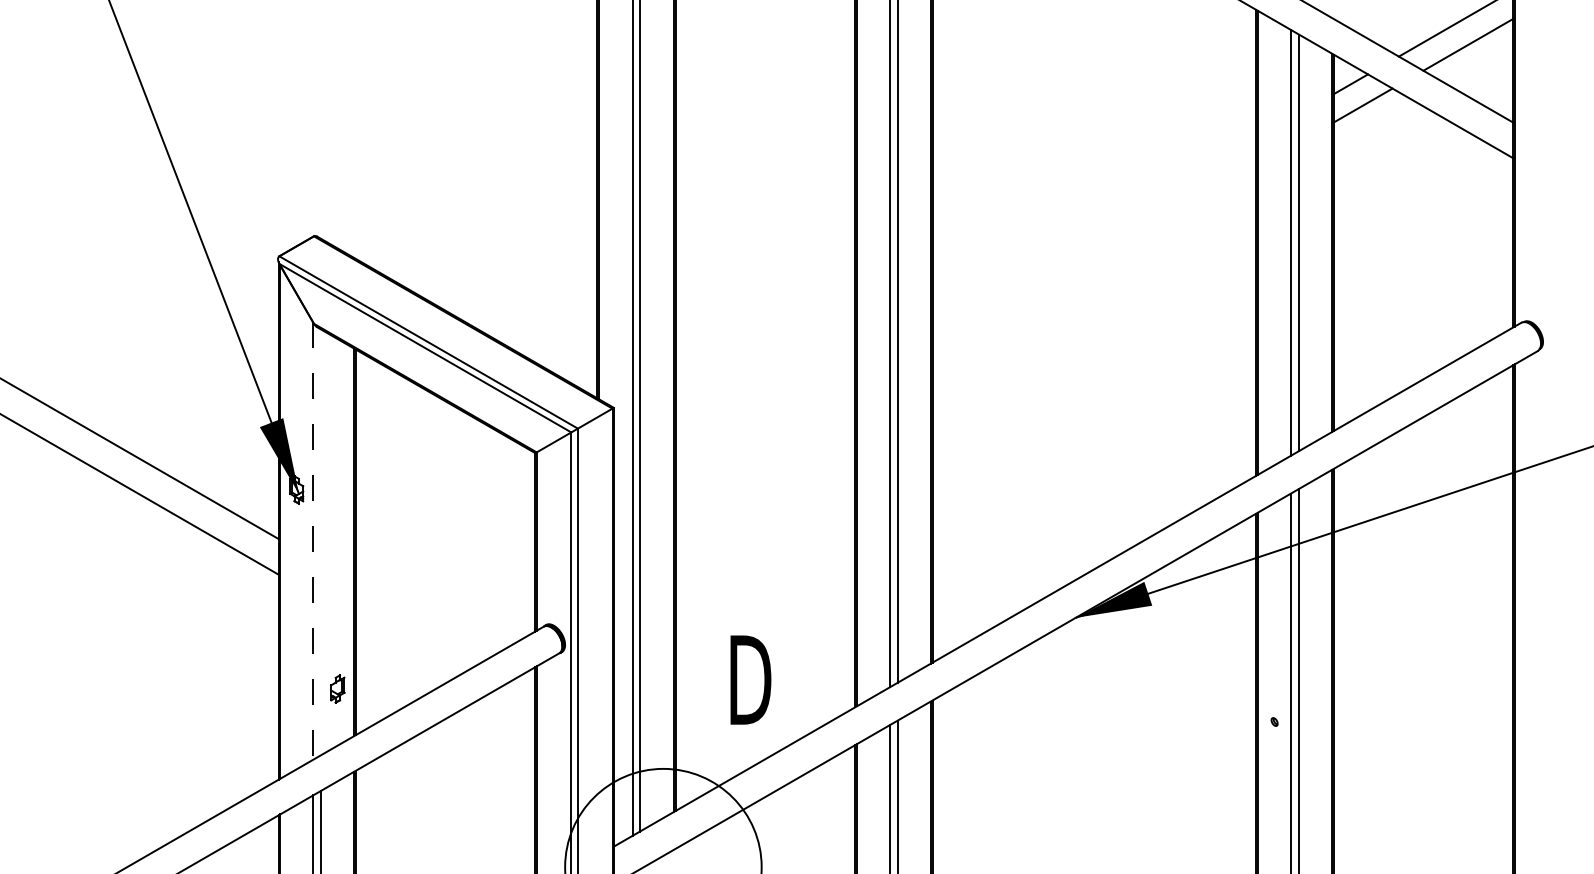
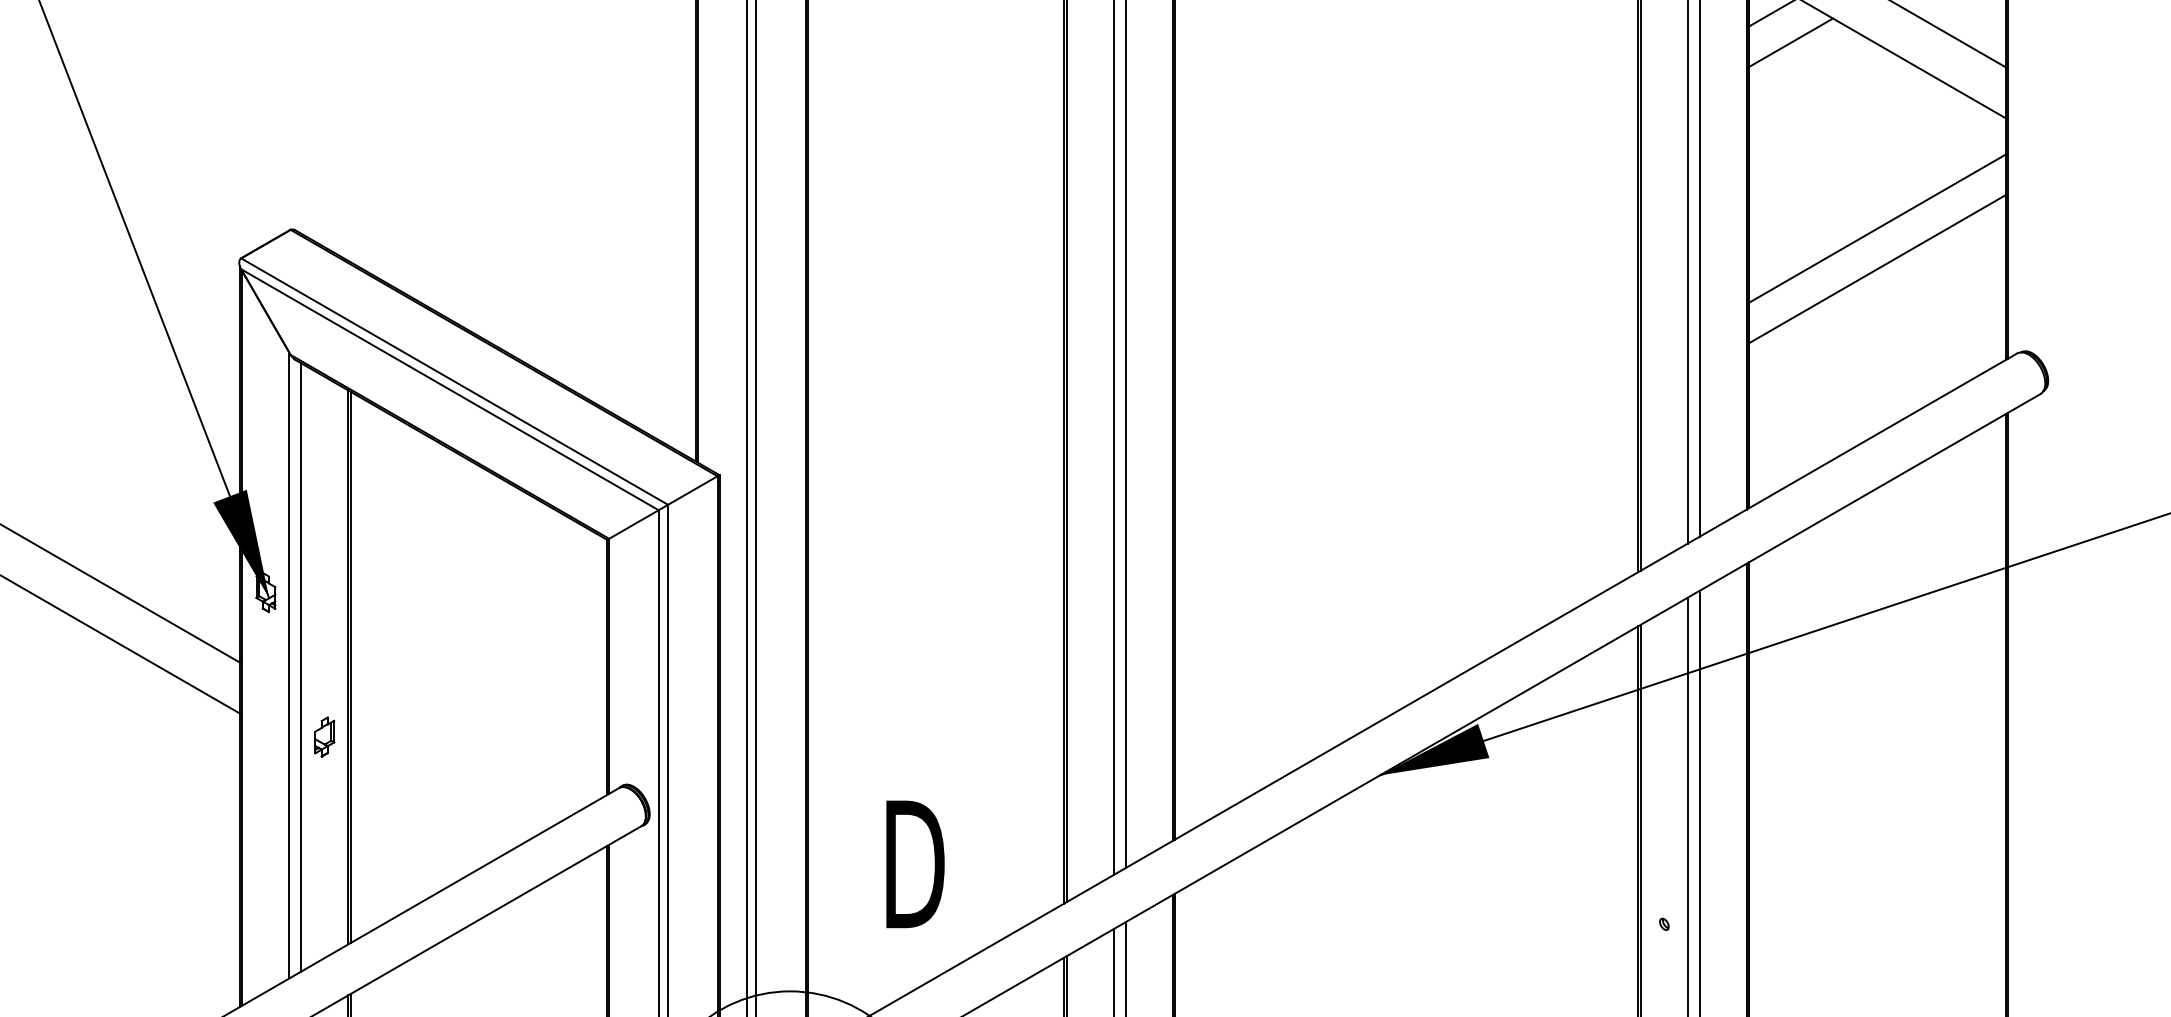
line: (1423, 235) -> (1877, 228), added
line: (1423, 263) -> (1877, 268), added
line: (313, 541) -> (289, 666), dashed -> solid
line: (321, 542) -> (301, 667), added
part: (337, 688) -> (324, 736), moved

